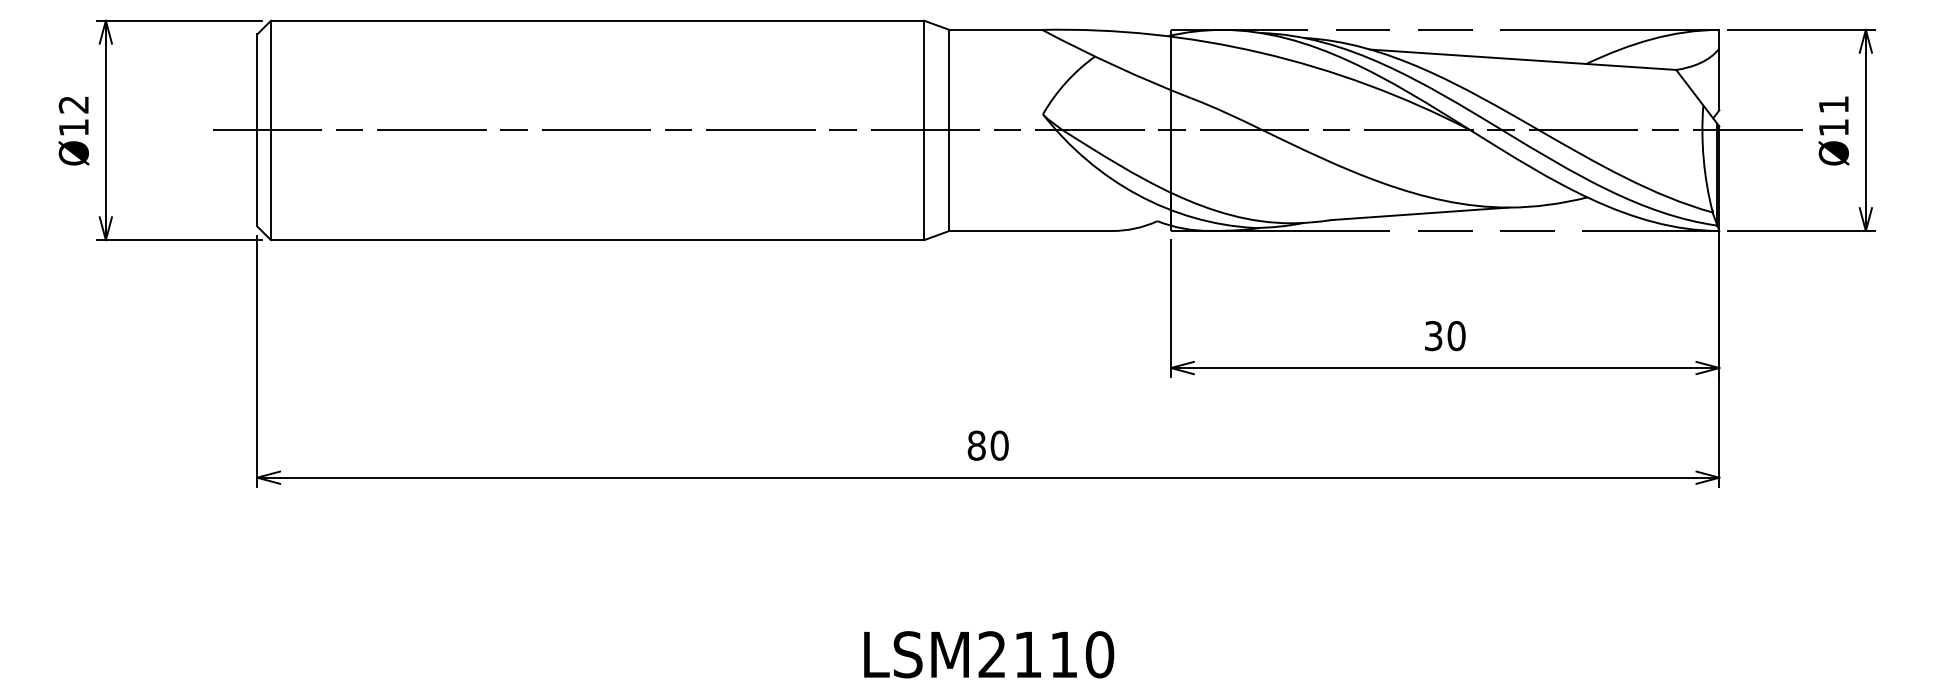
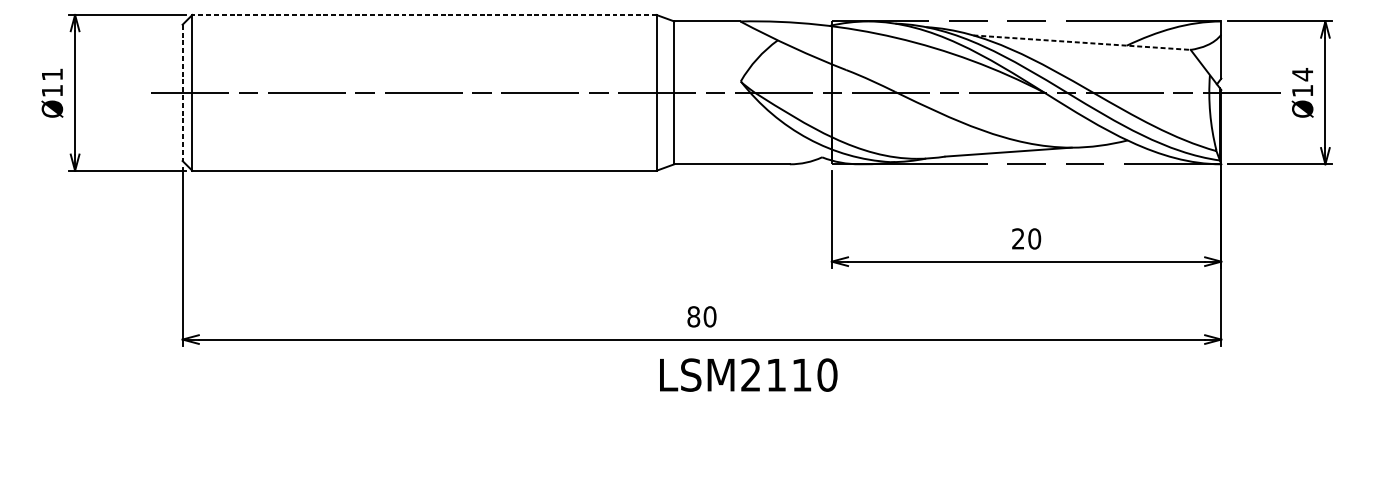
line: (597, 20) -> (424, 14), solid -> dashed
line: (1523, 59) -> (1082, 42), solid -> dashed
text: (73, 104) -> (52, 74), Ø12 -> Ø11
text: (1833, 104) -> (1302, 74), Ø11 -> Ø14
line: (257, 130) -> (182, 92), solid -> dashed
text: (1433, 336) -> (1018, 239), 30 -> 20
text: (989, 654) -> (749, 374), moved

